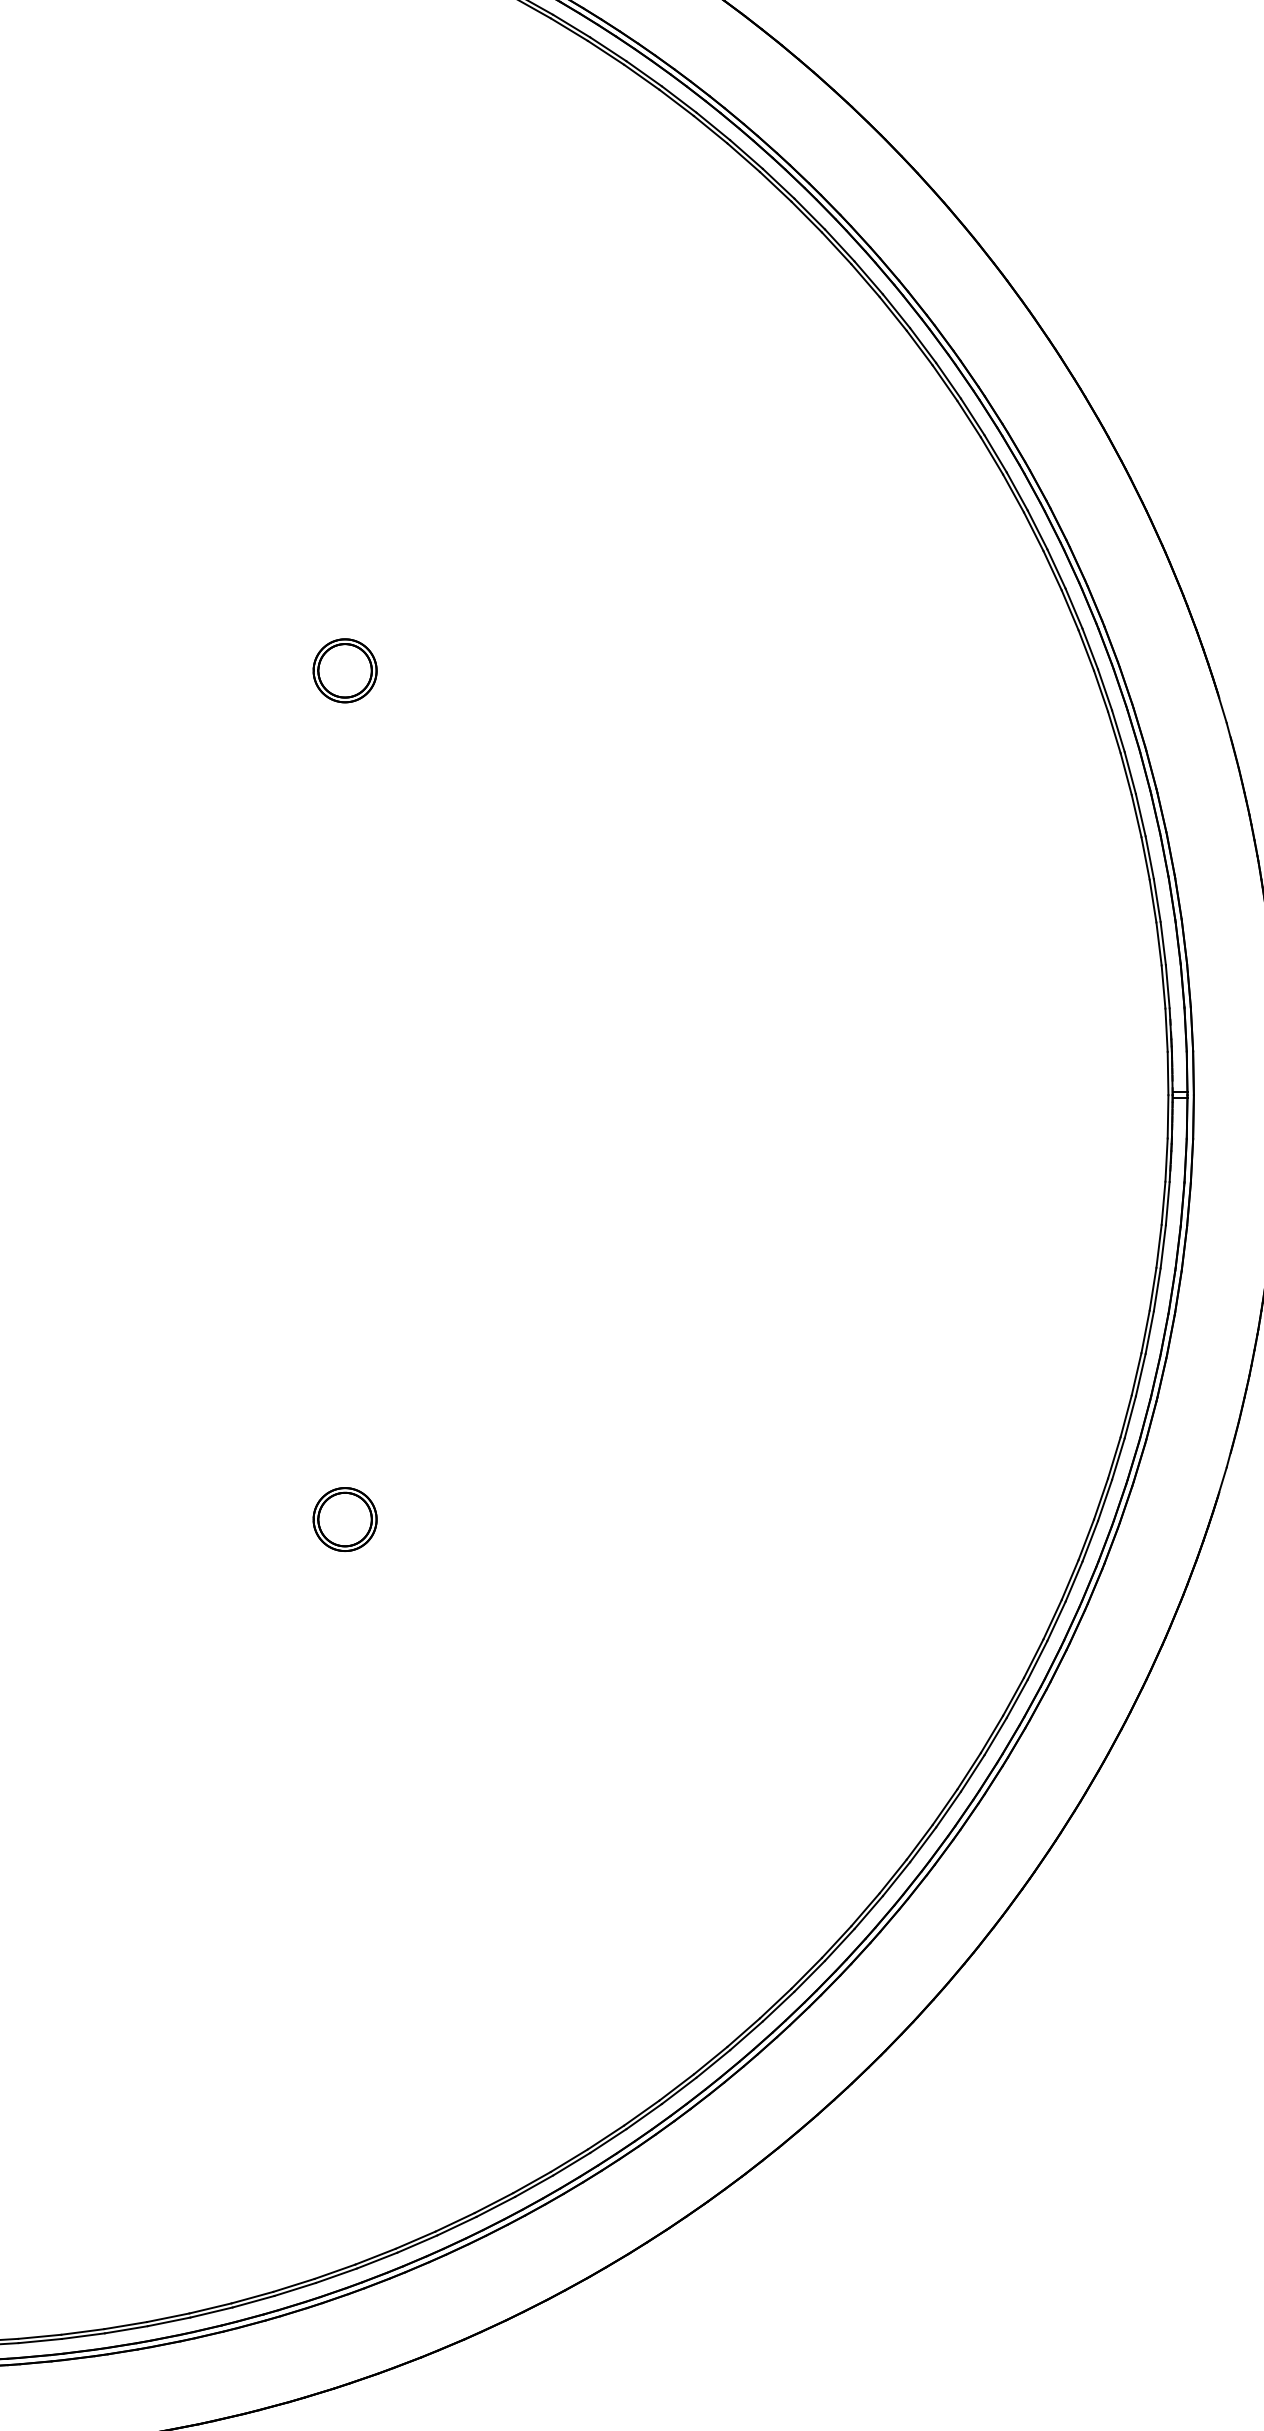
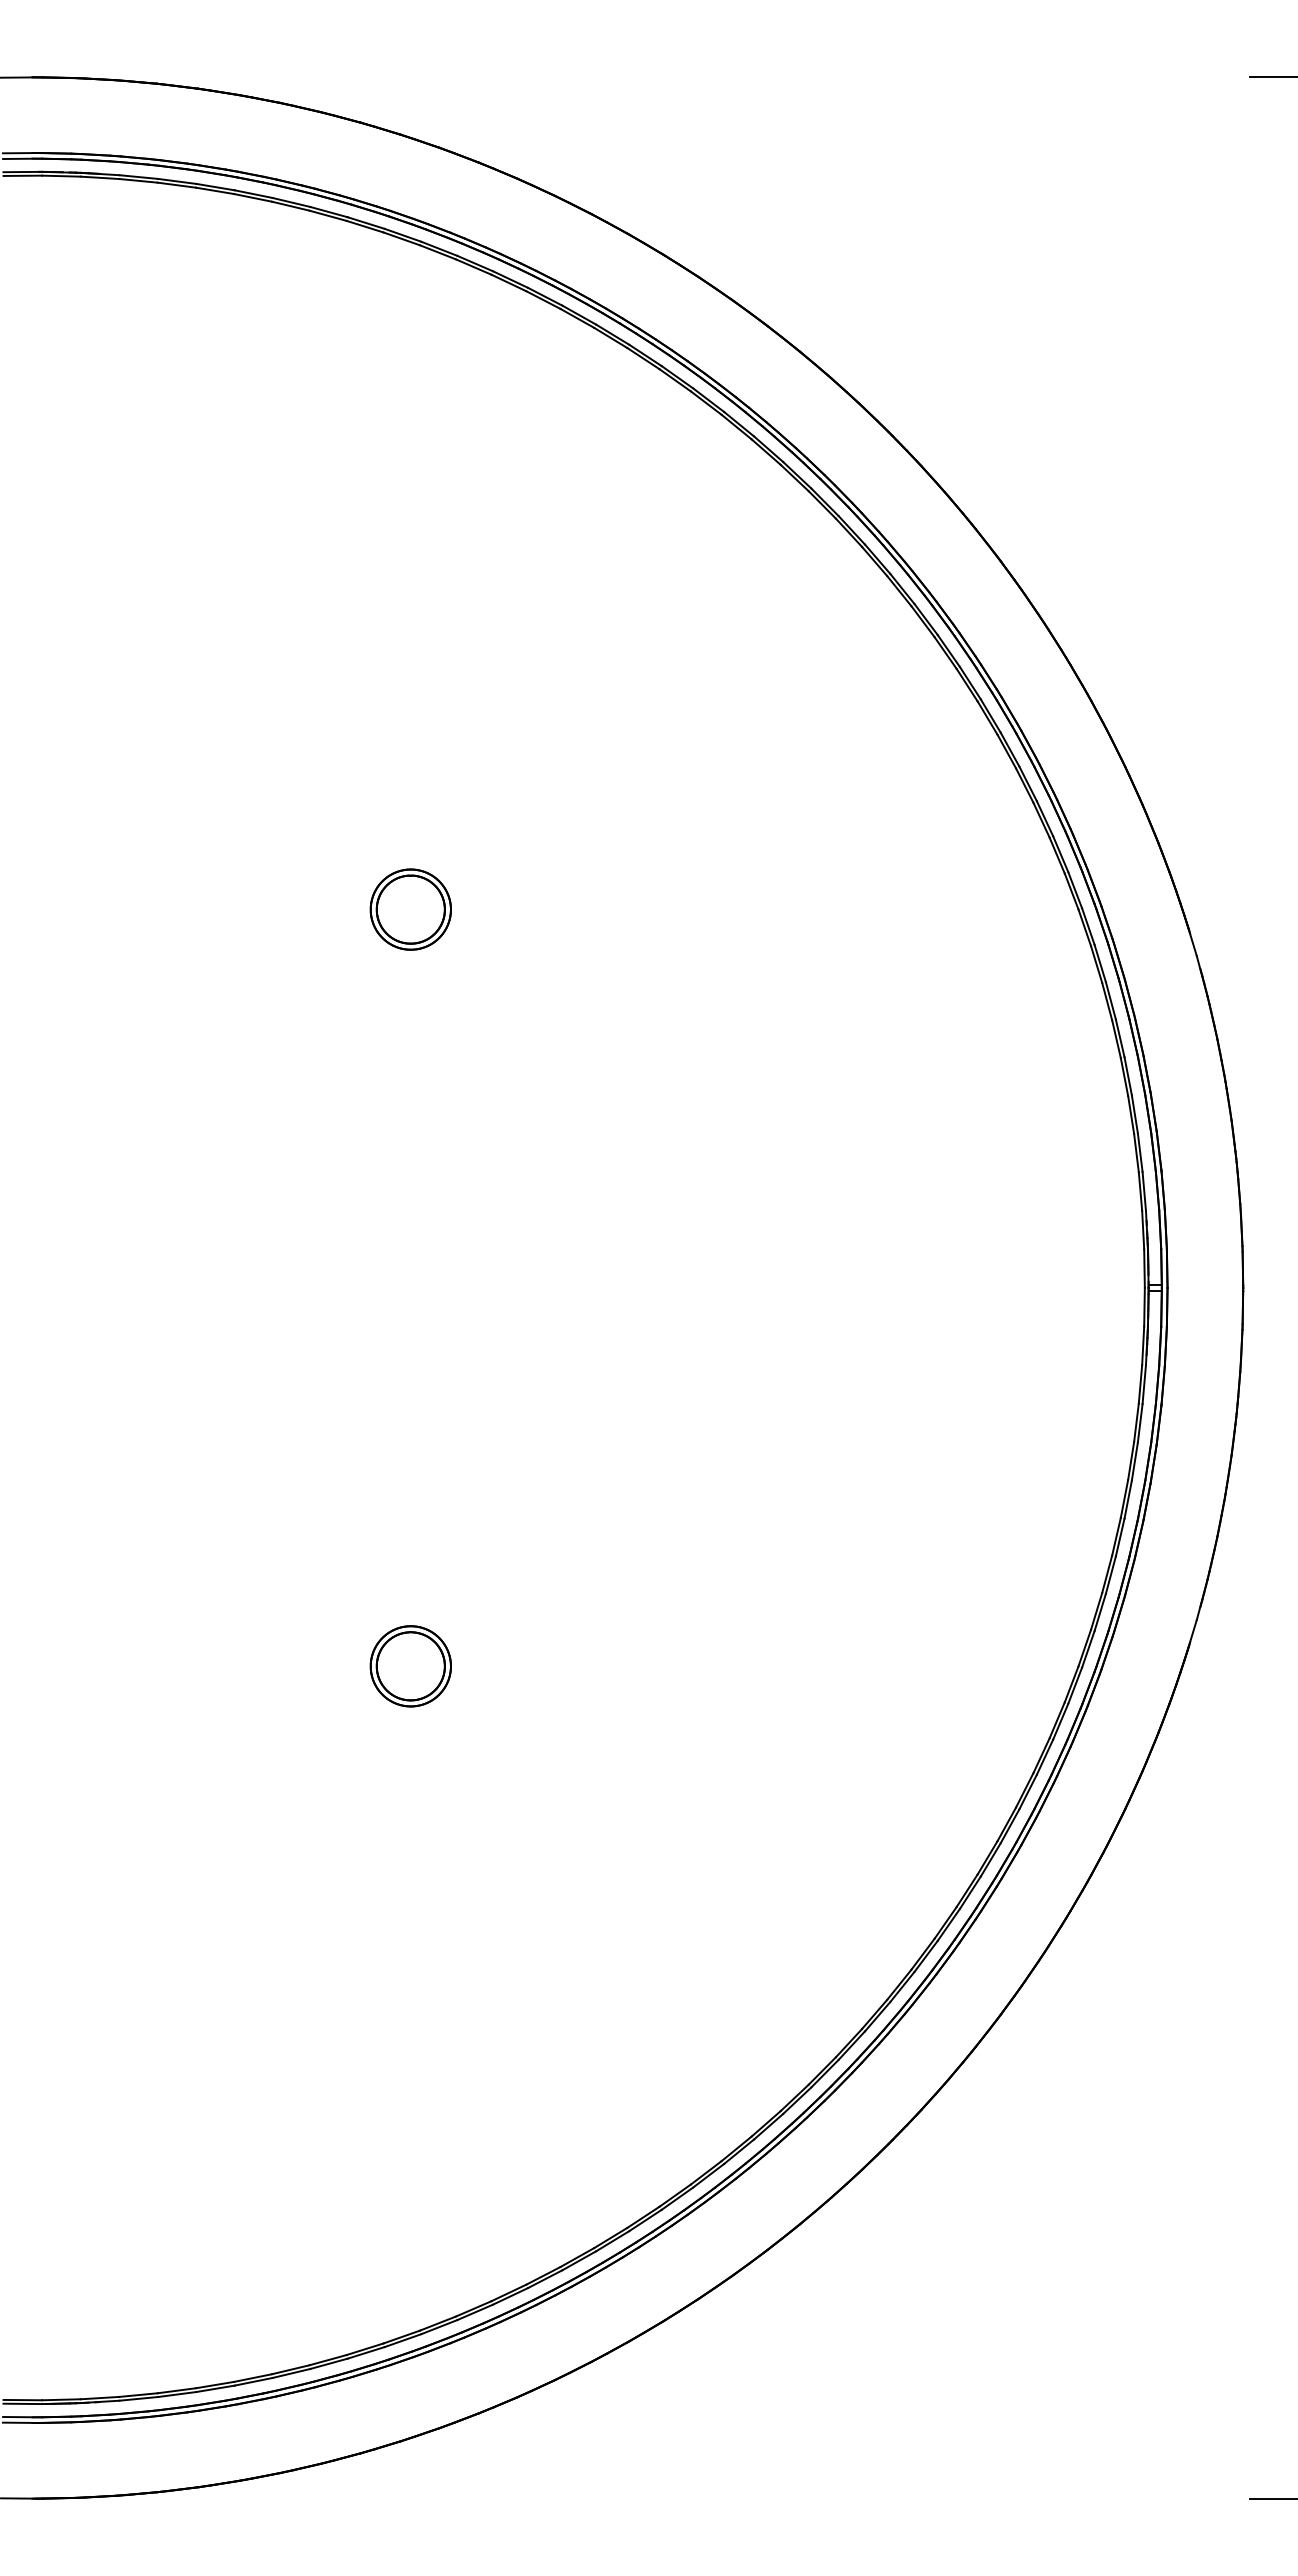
part: (344, 670) -> (410, 909), size x1.43
part: (344, 1519) -> (410, 1666), size x1.43

